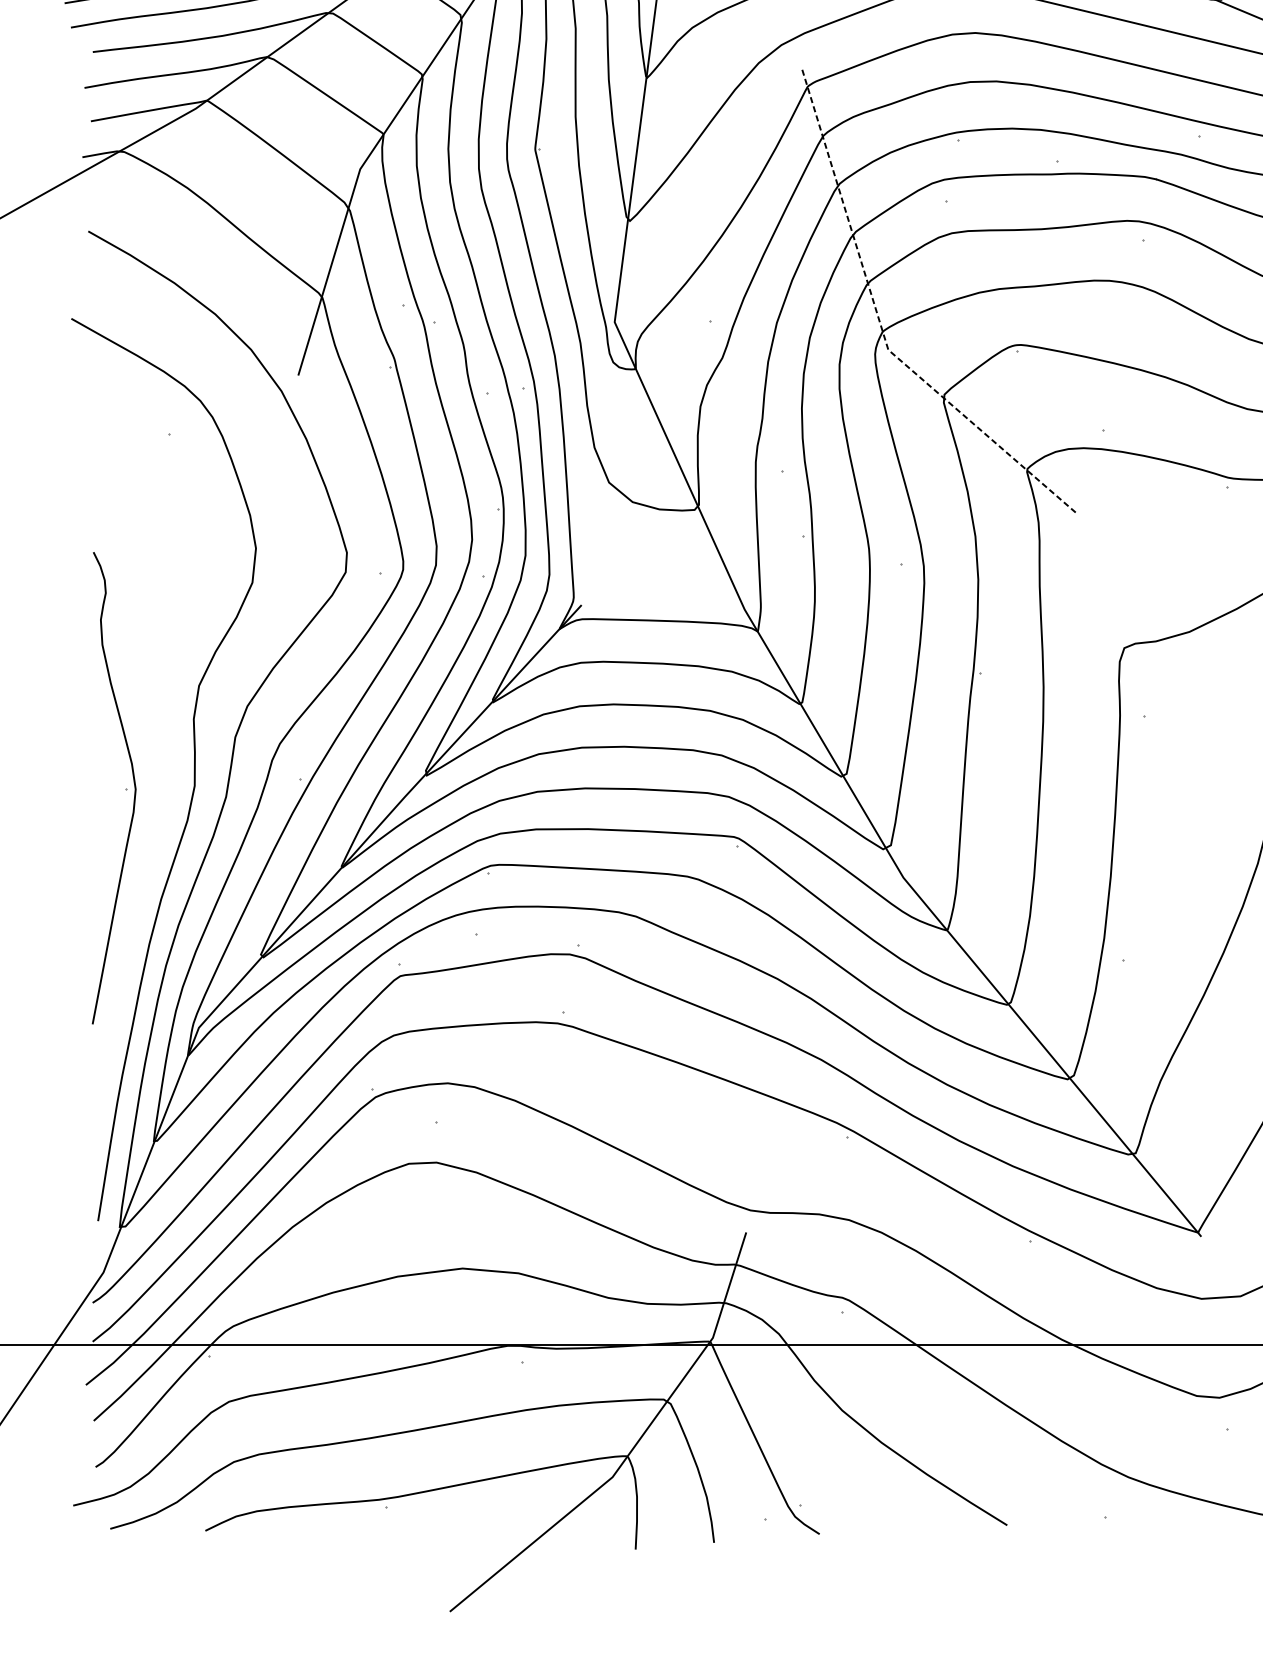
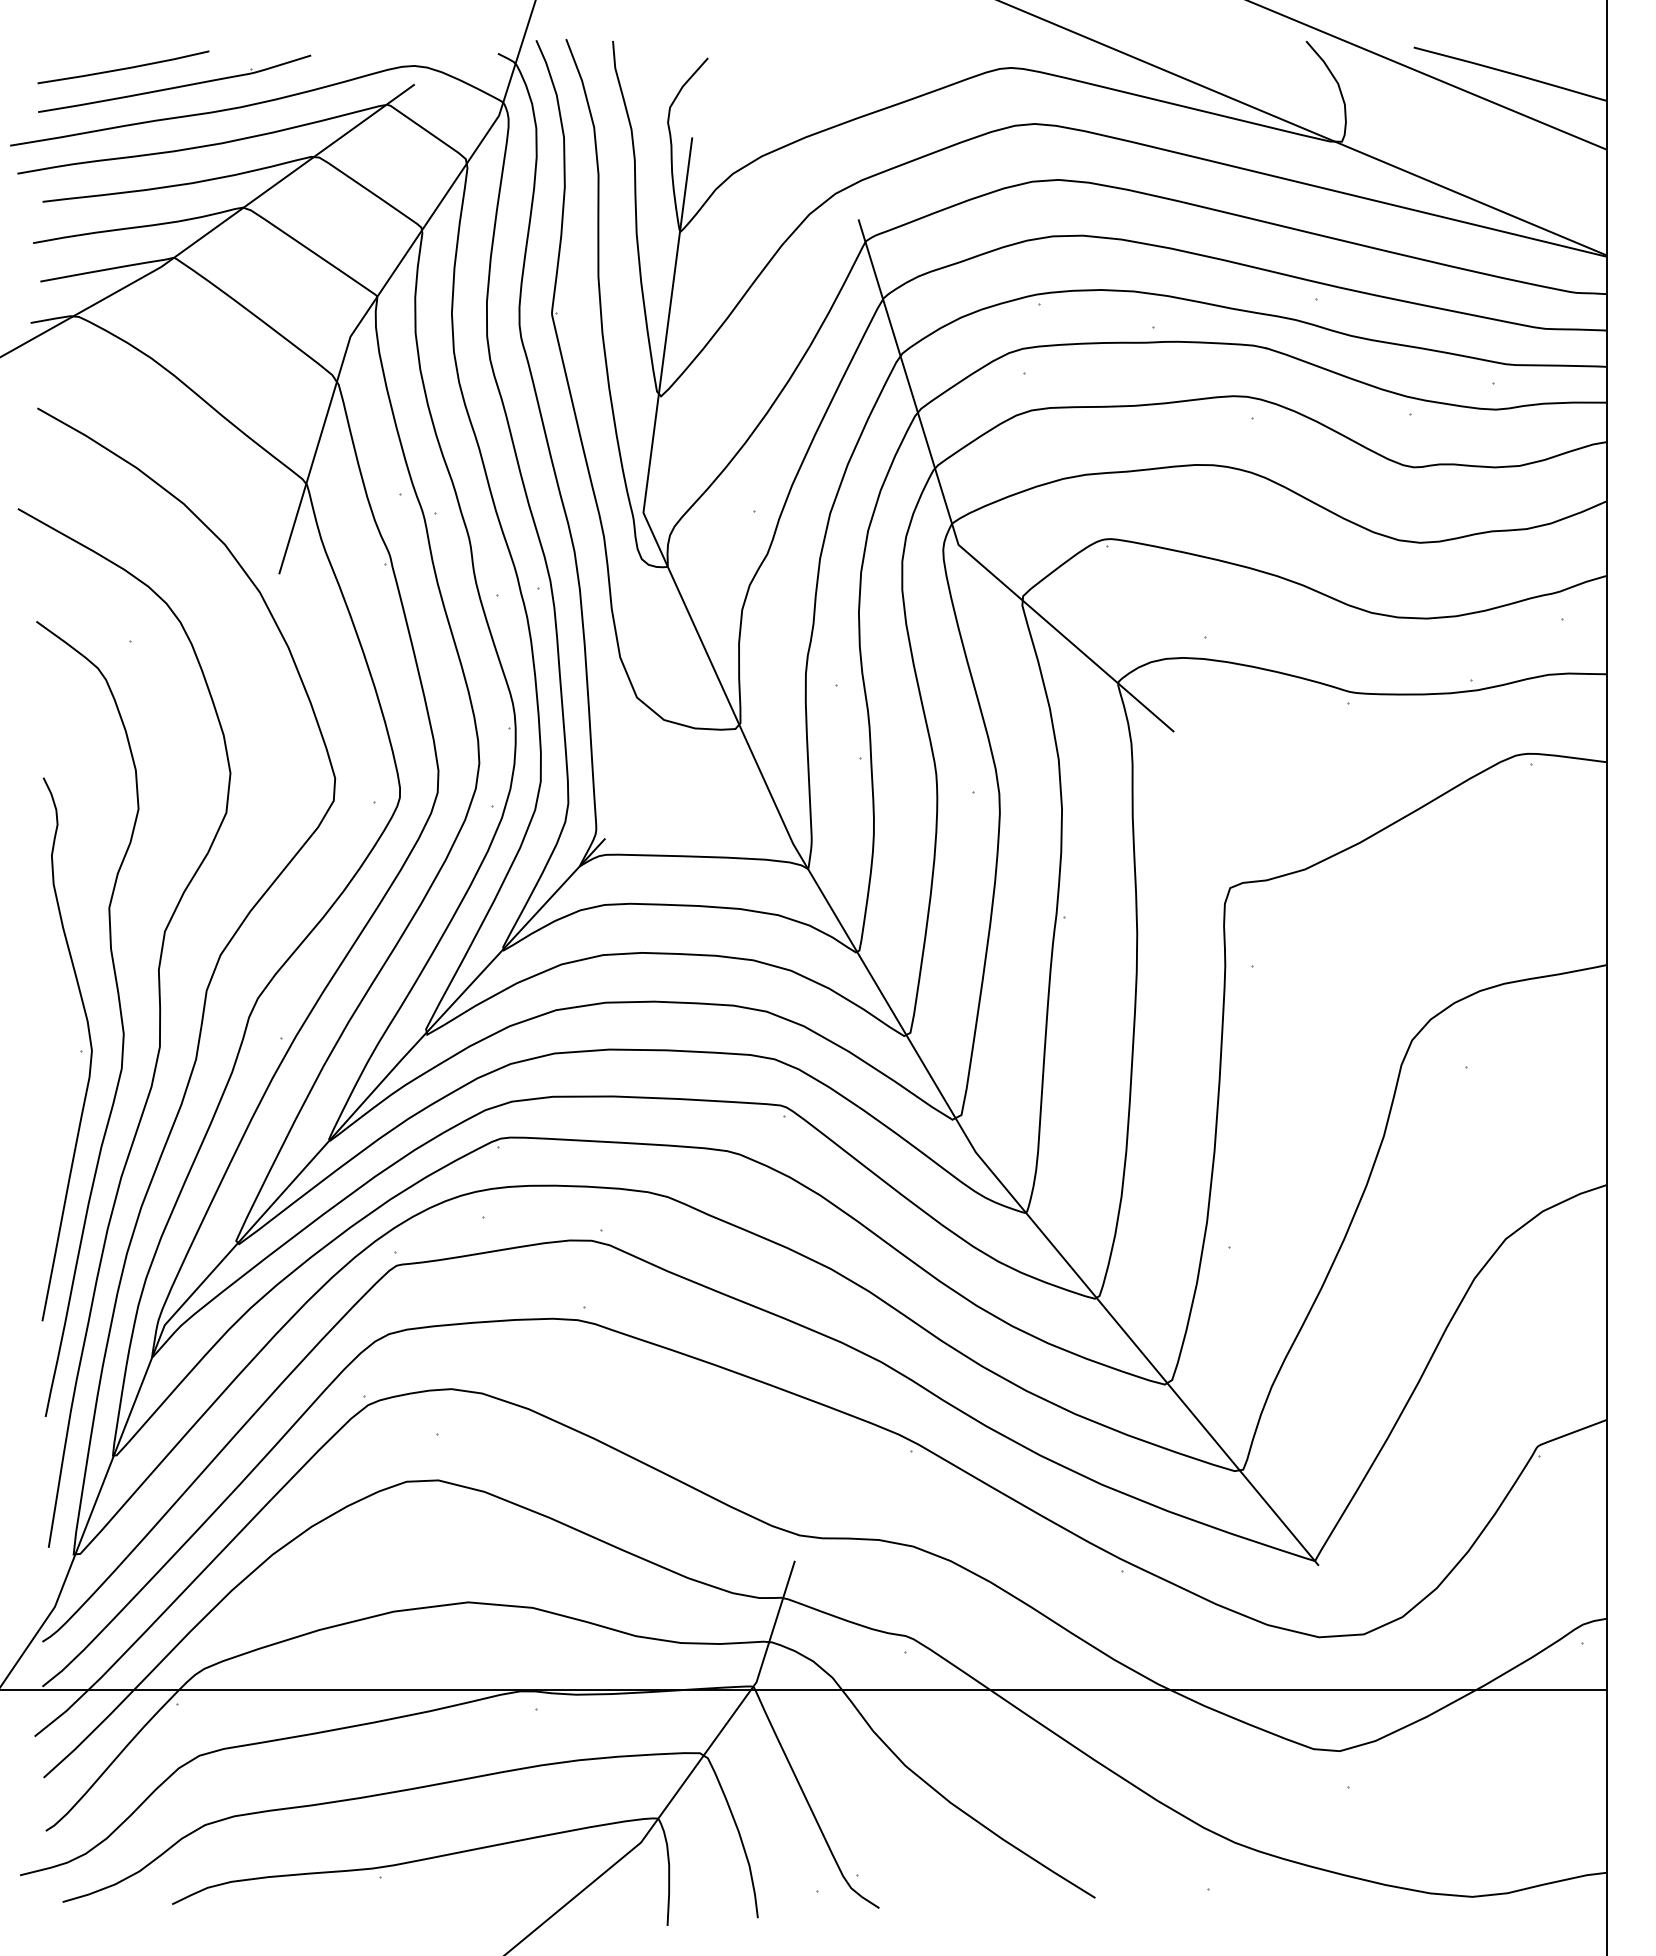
line: (881, 327) -> (950, 519), dashed -> solid
curve: (159, 755) -> (119, 1011), added

